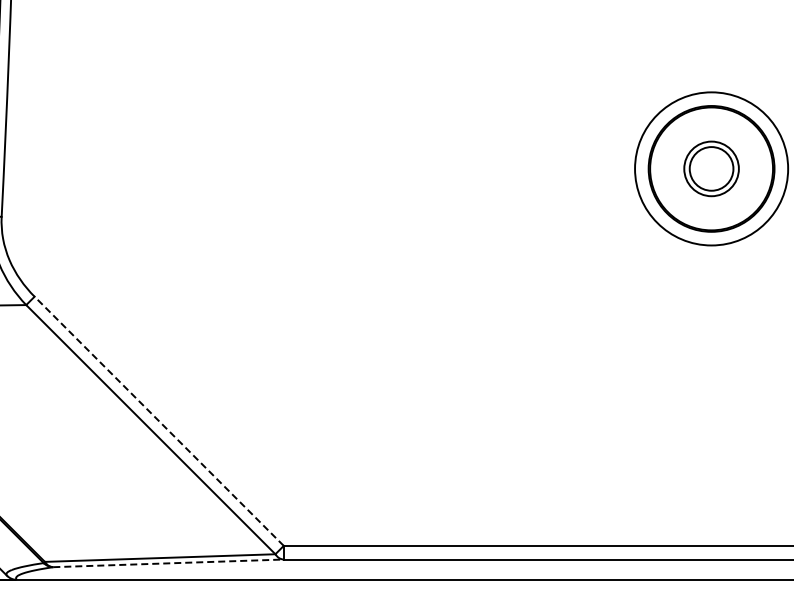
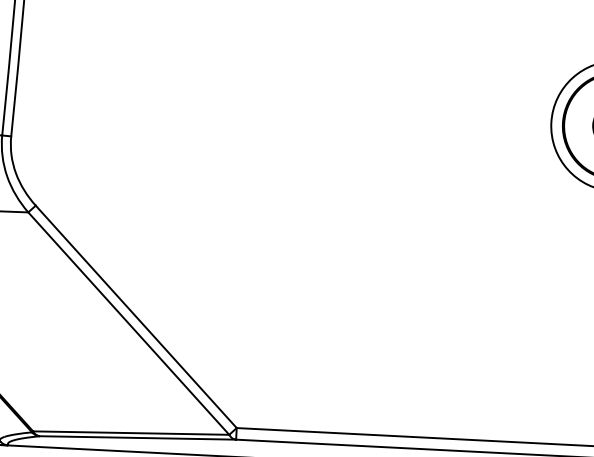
line: (158, 420) -> (135, 316), dashed -> solid
line: (169, 563) -> (138, 438), dashed -> solid

